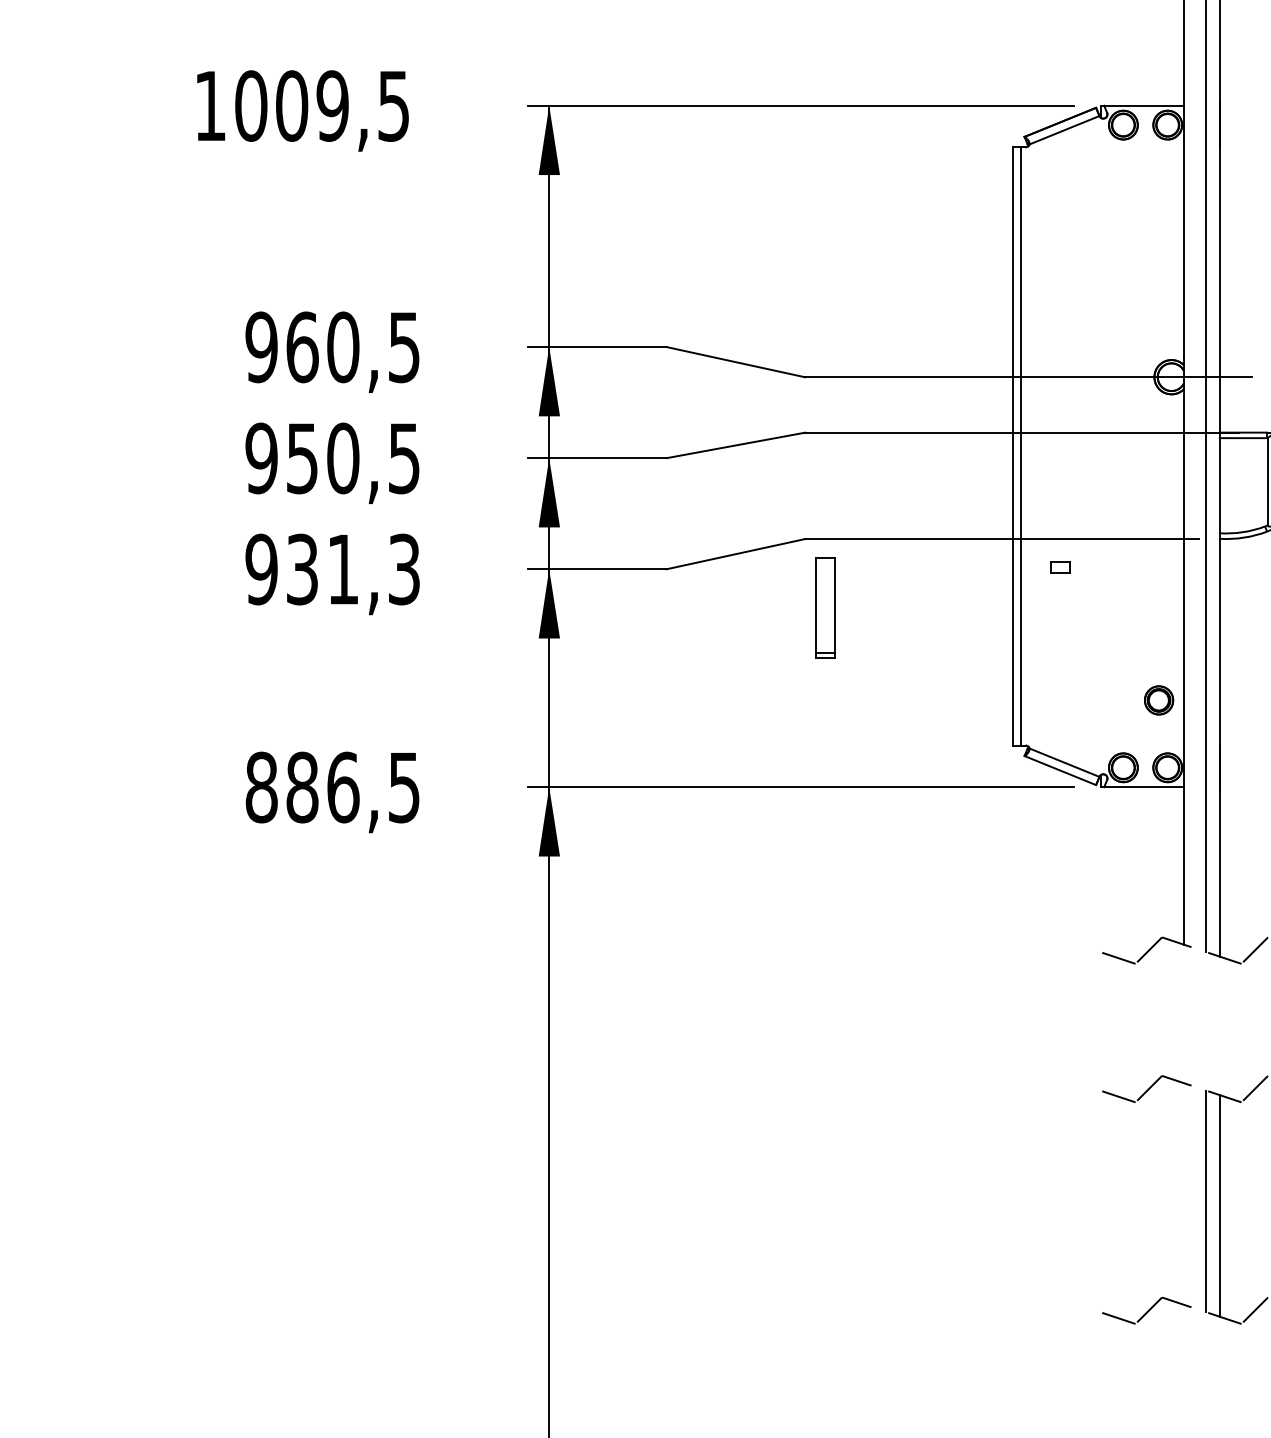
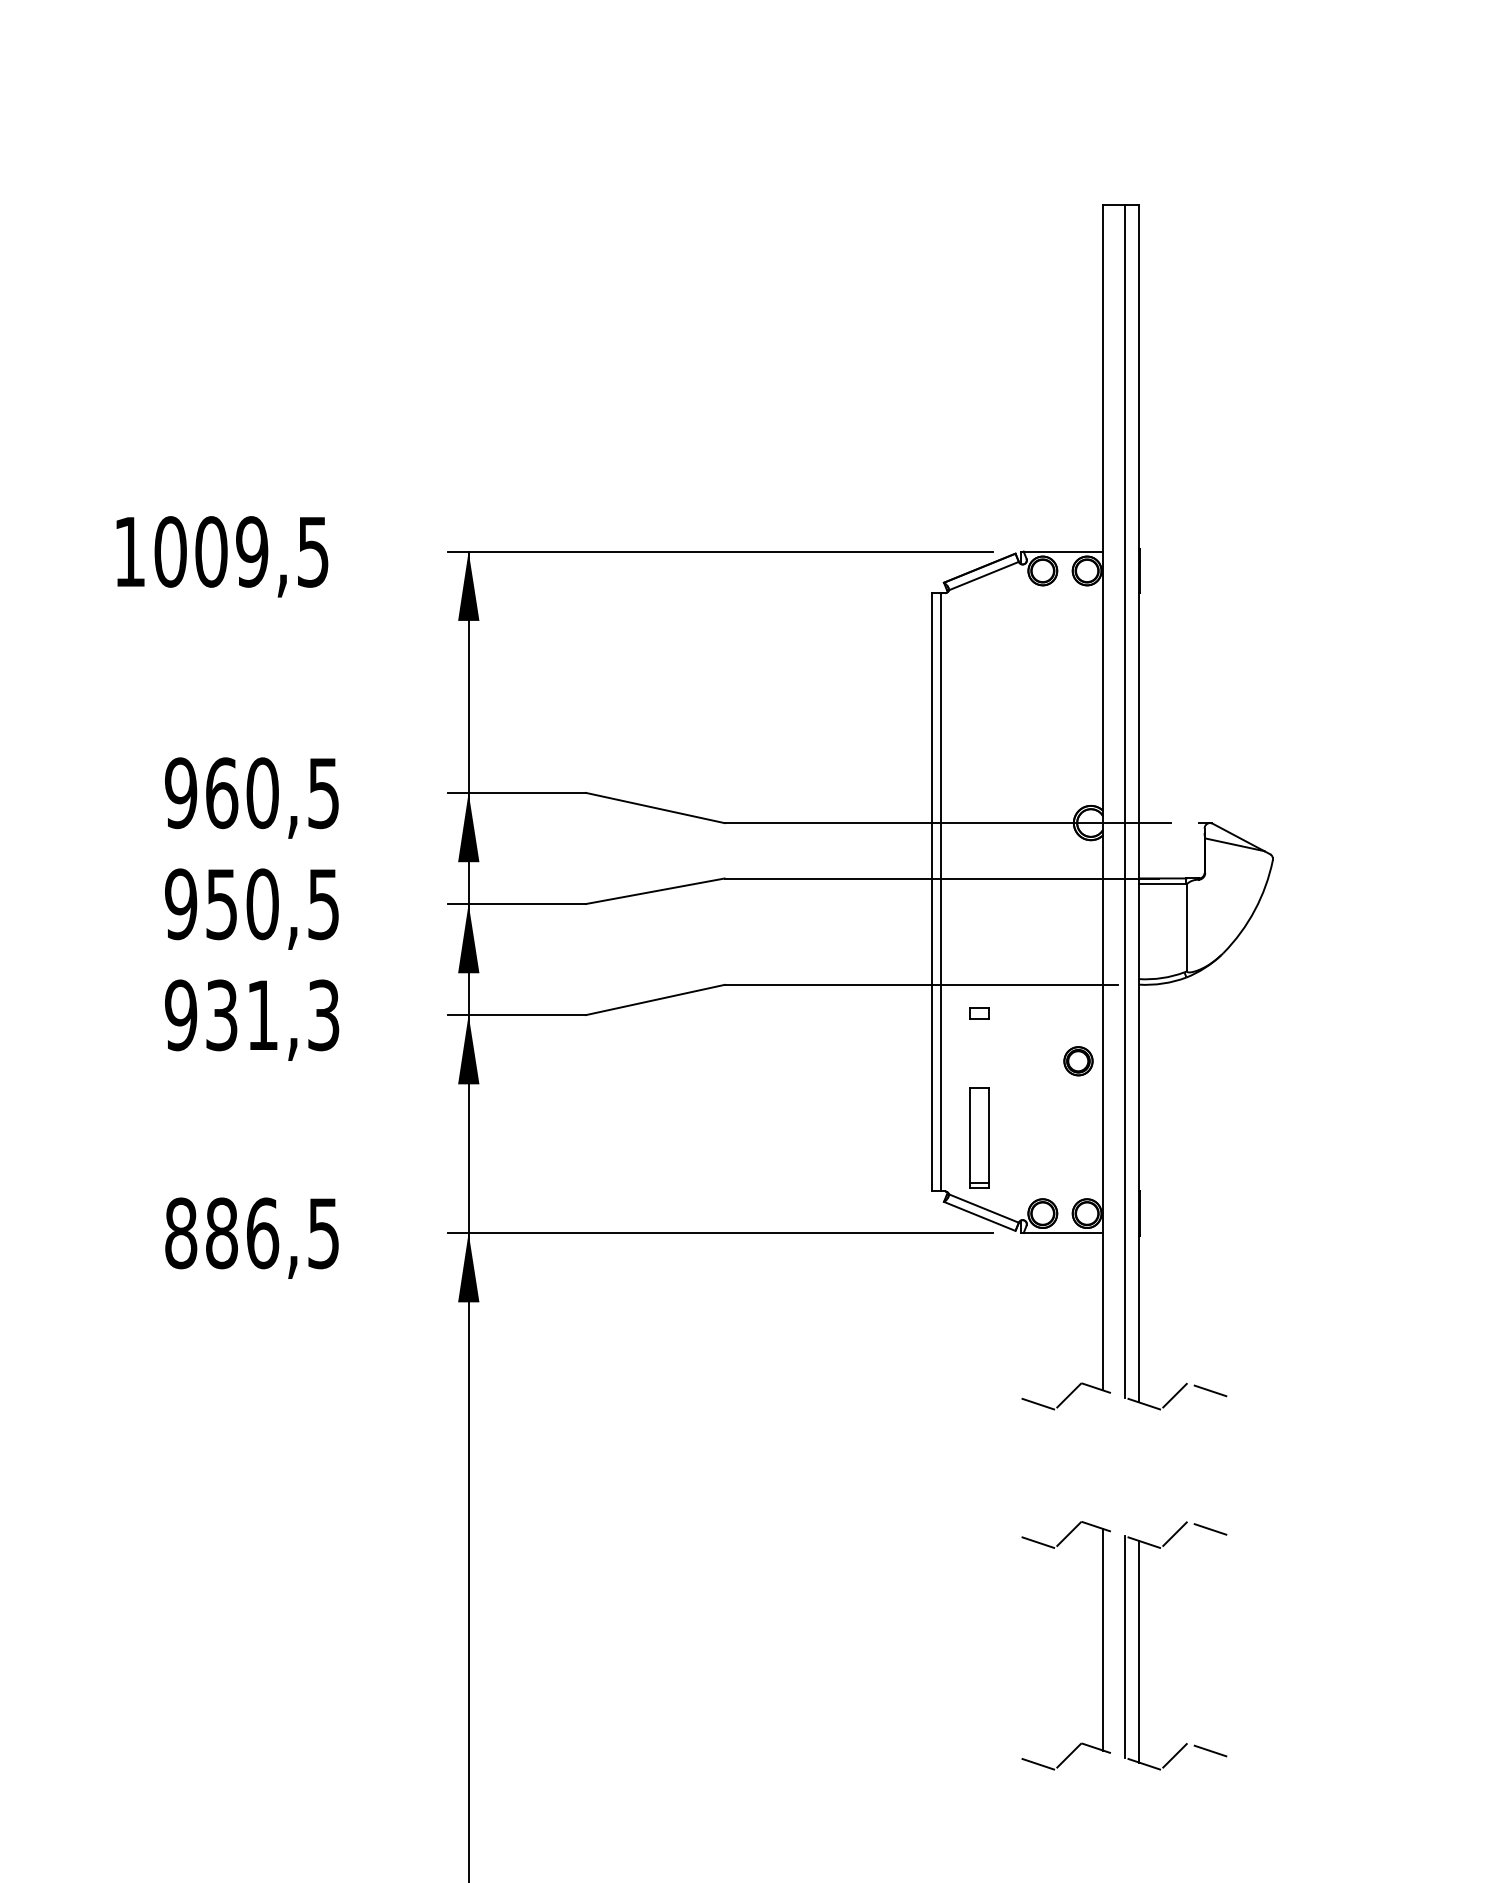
part: (825, 607) -> (979, 1137), moved
part: (1159, 700) -> (1078, 1061), moved
line: (1184, 1193) -> (1103, 1639), added

